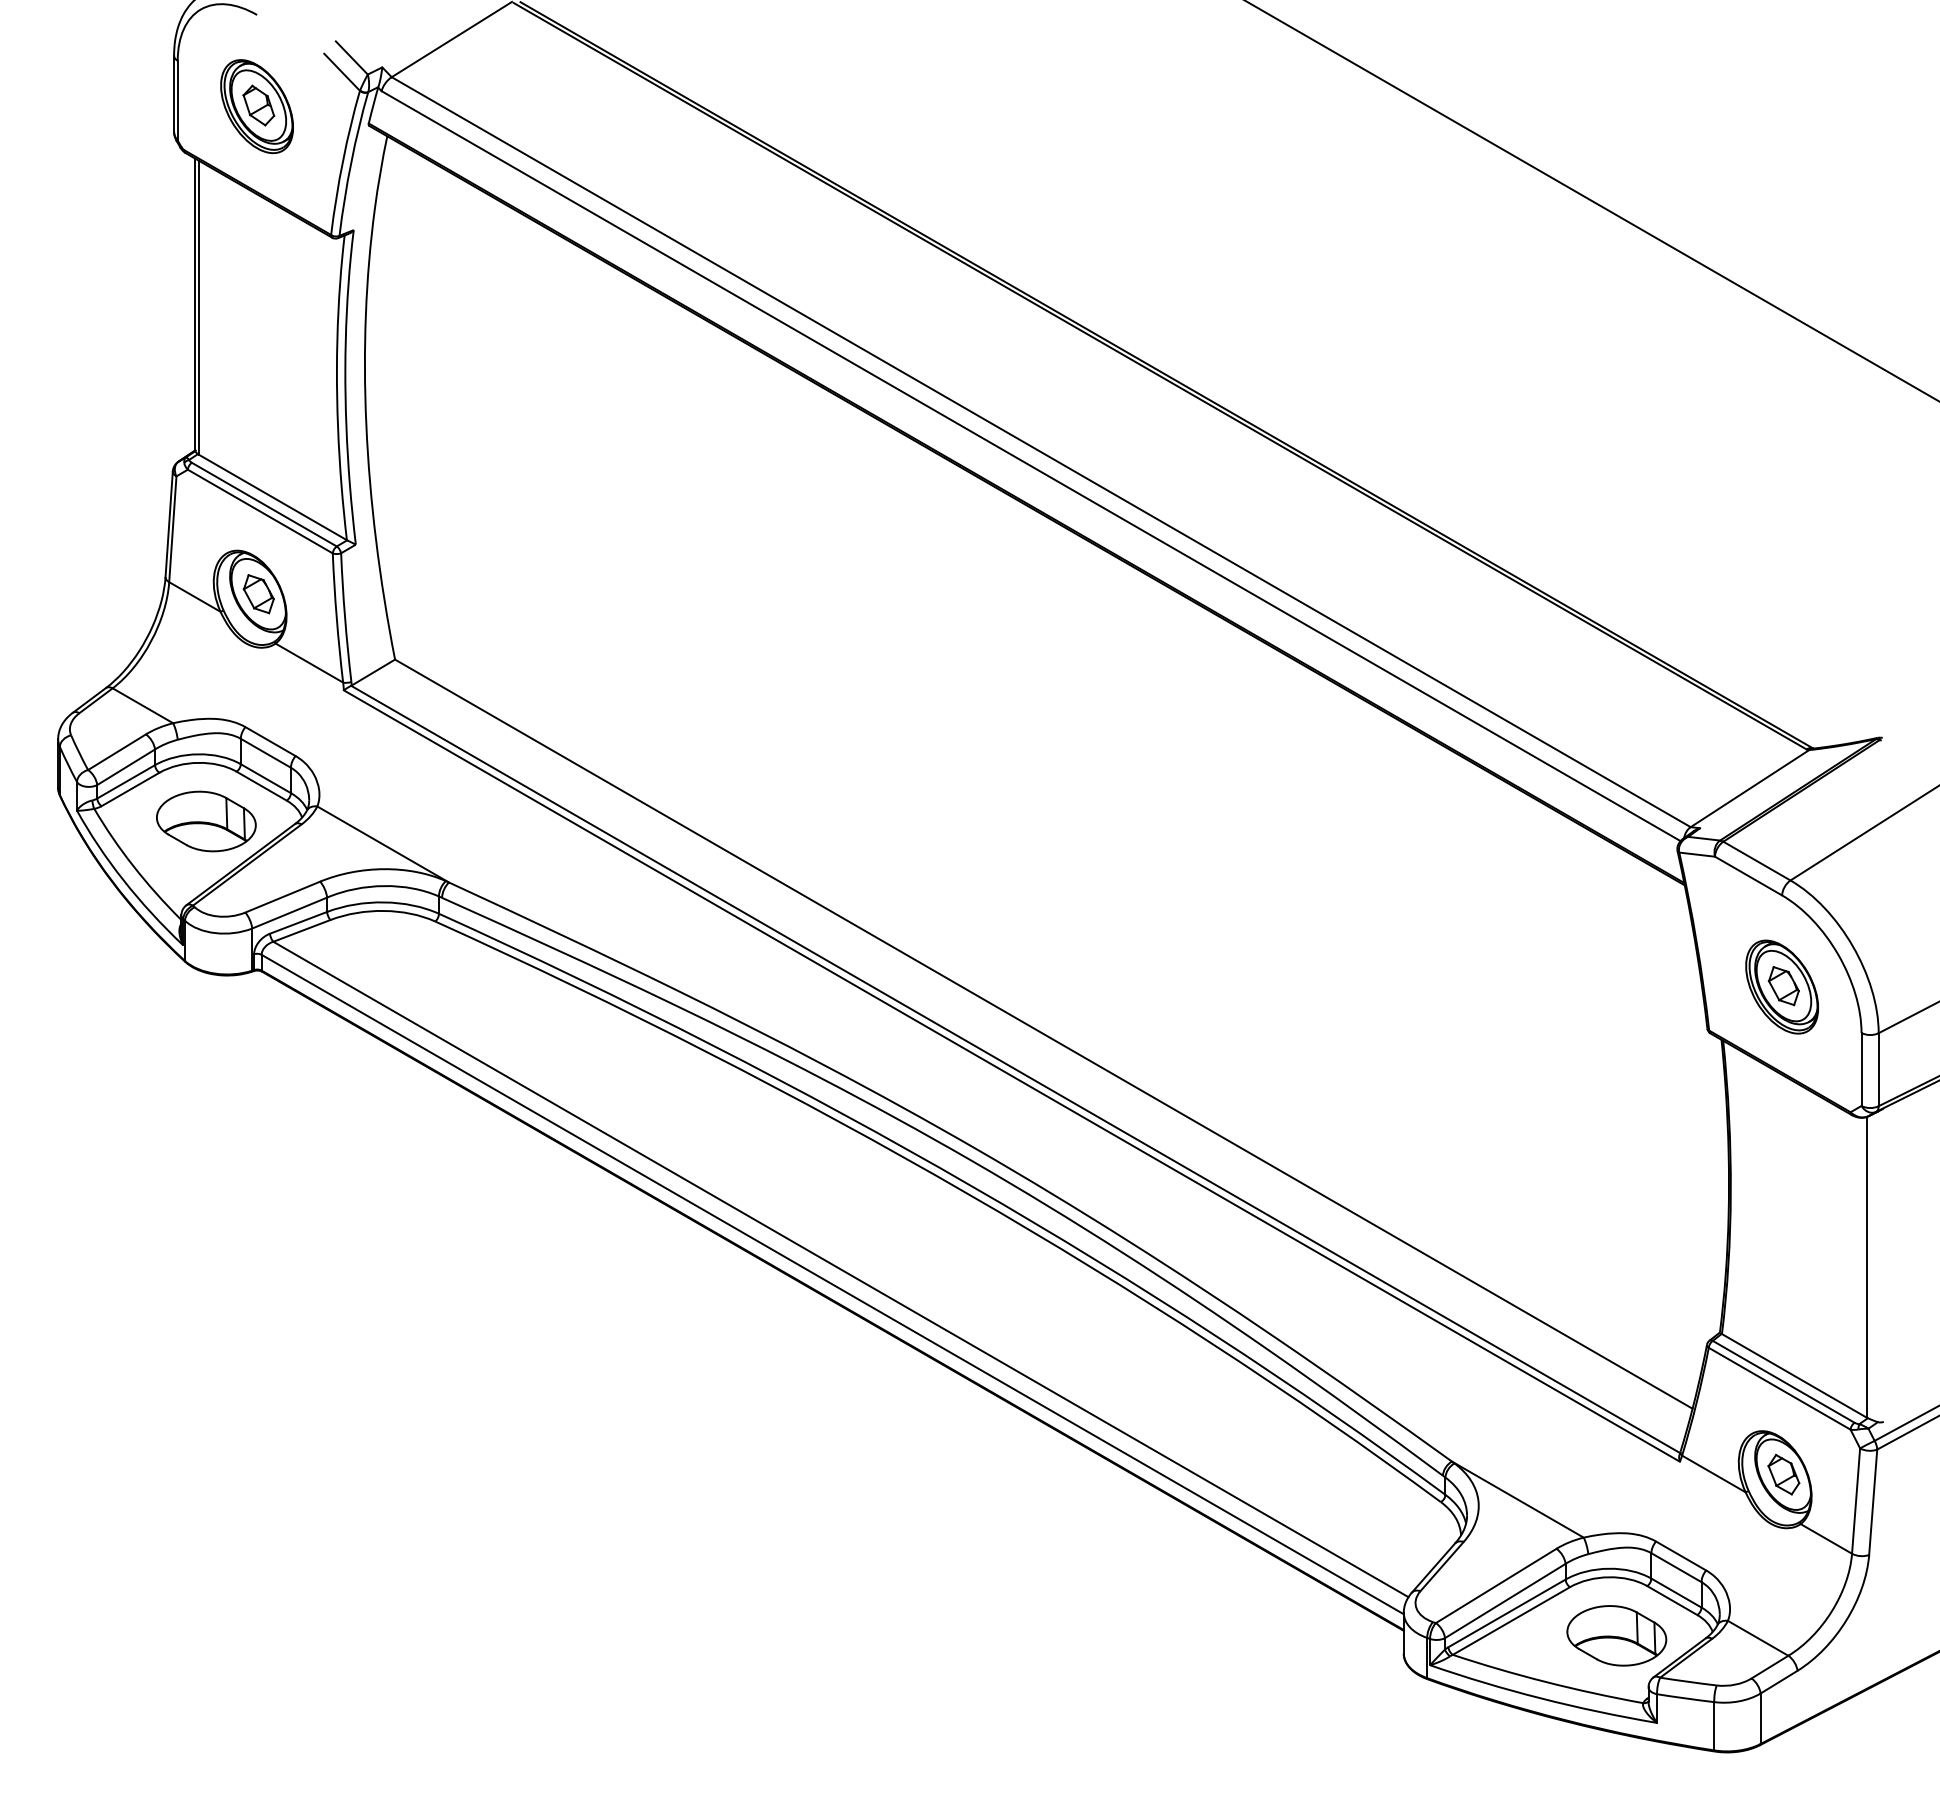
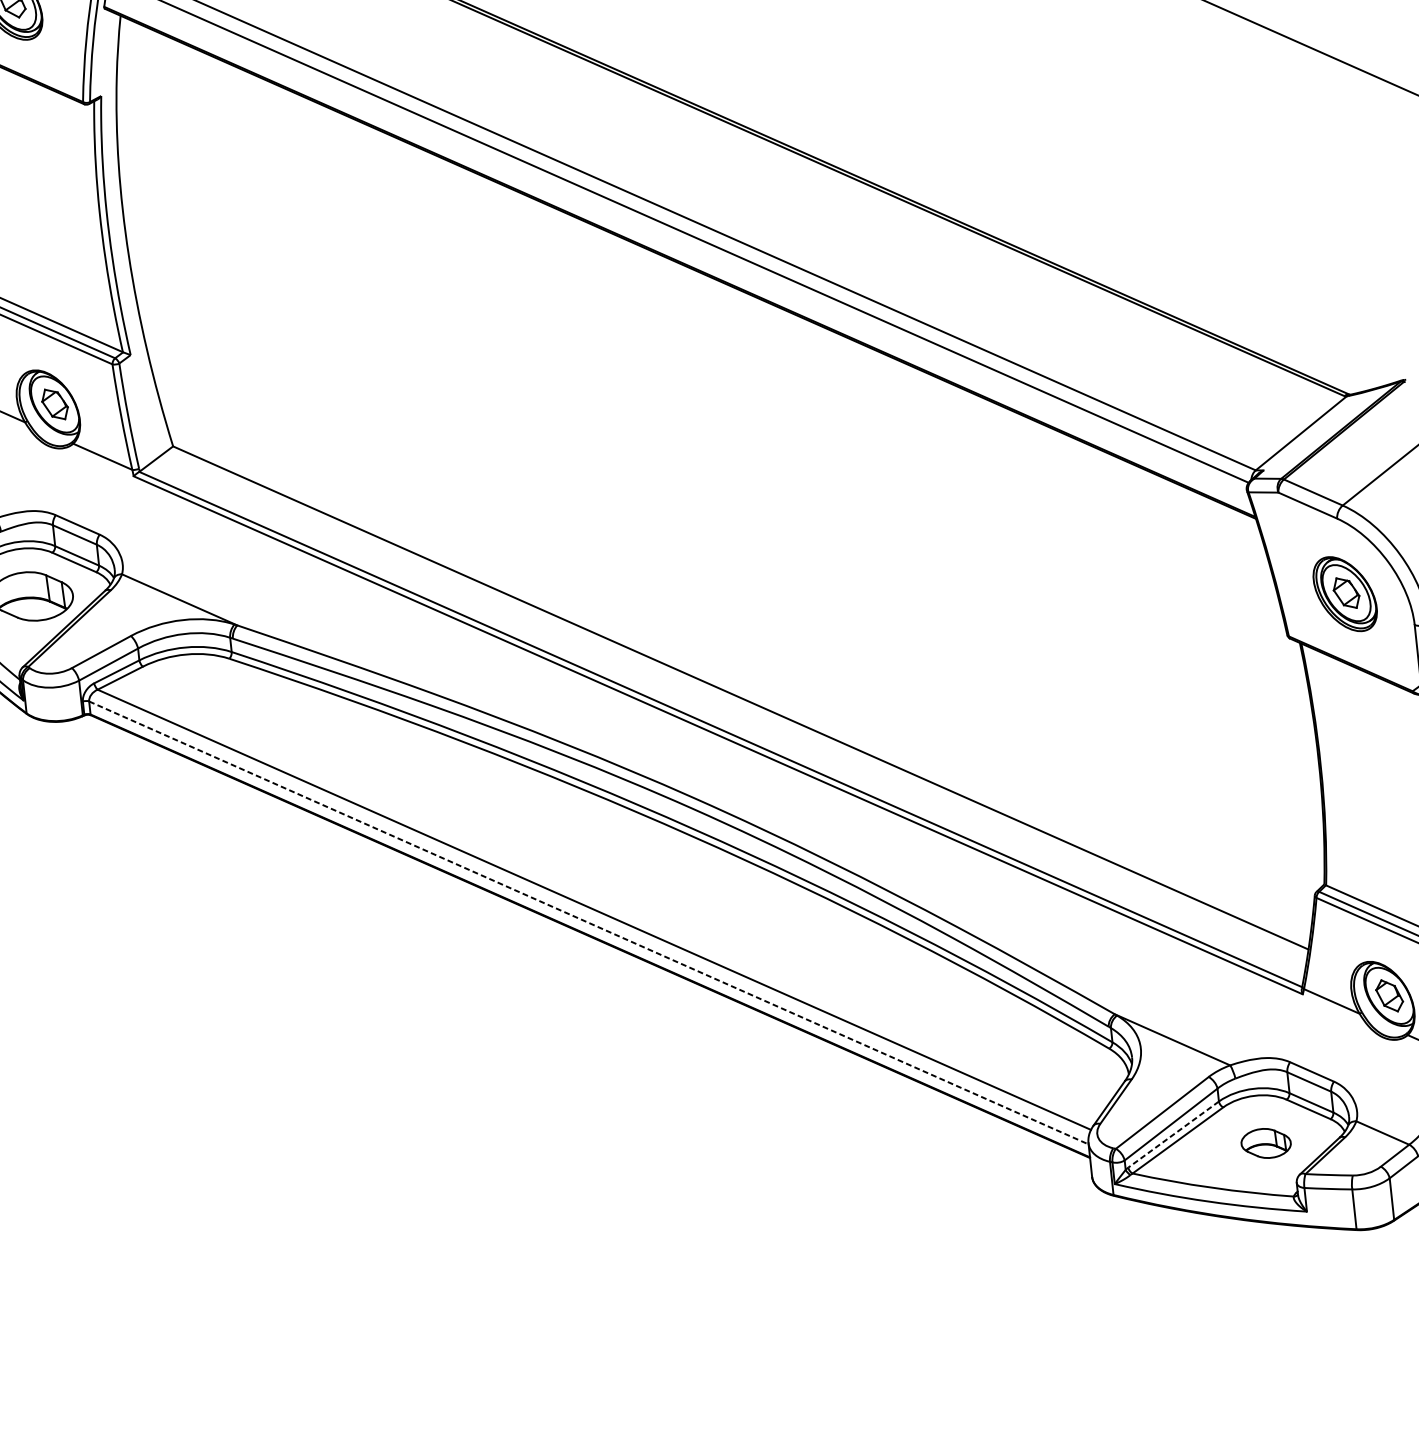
line: (833, 1284) -> (589, 922), solid -> dashed
line: (1507, 1613) -> (1174, 1134), solid -> dashed
part: (1616, 1635) -> (1265, 1143), size x0.6

